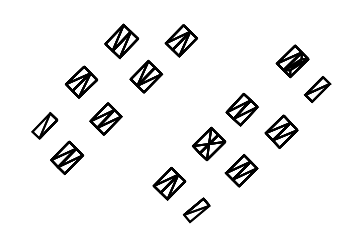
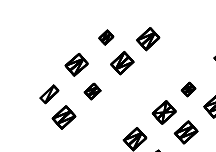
part: (121, 41) -> (106, 37), size x0.6
part: (241, 109) -> (188, 89), size x0.6
part: (105, 118) -> (92, 91), size x0.7

